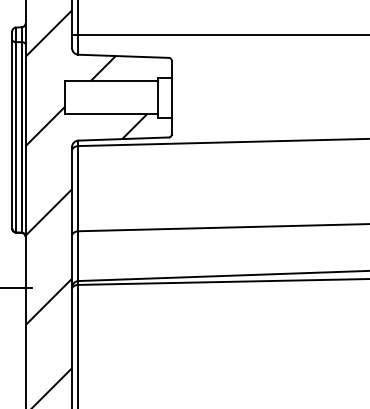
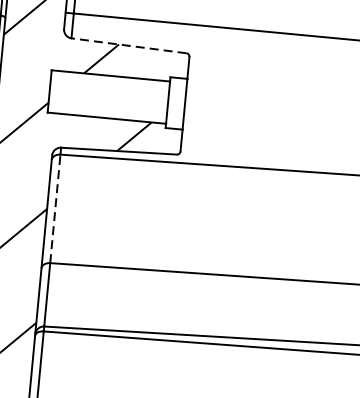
line: (123, 56) -> (128, 46), solid -> dashed
line: (78, 188) -> (55, 208), solid -> dashed

